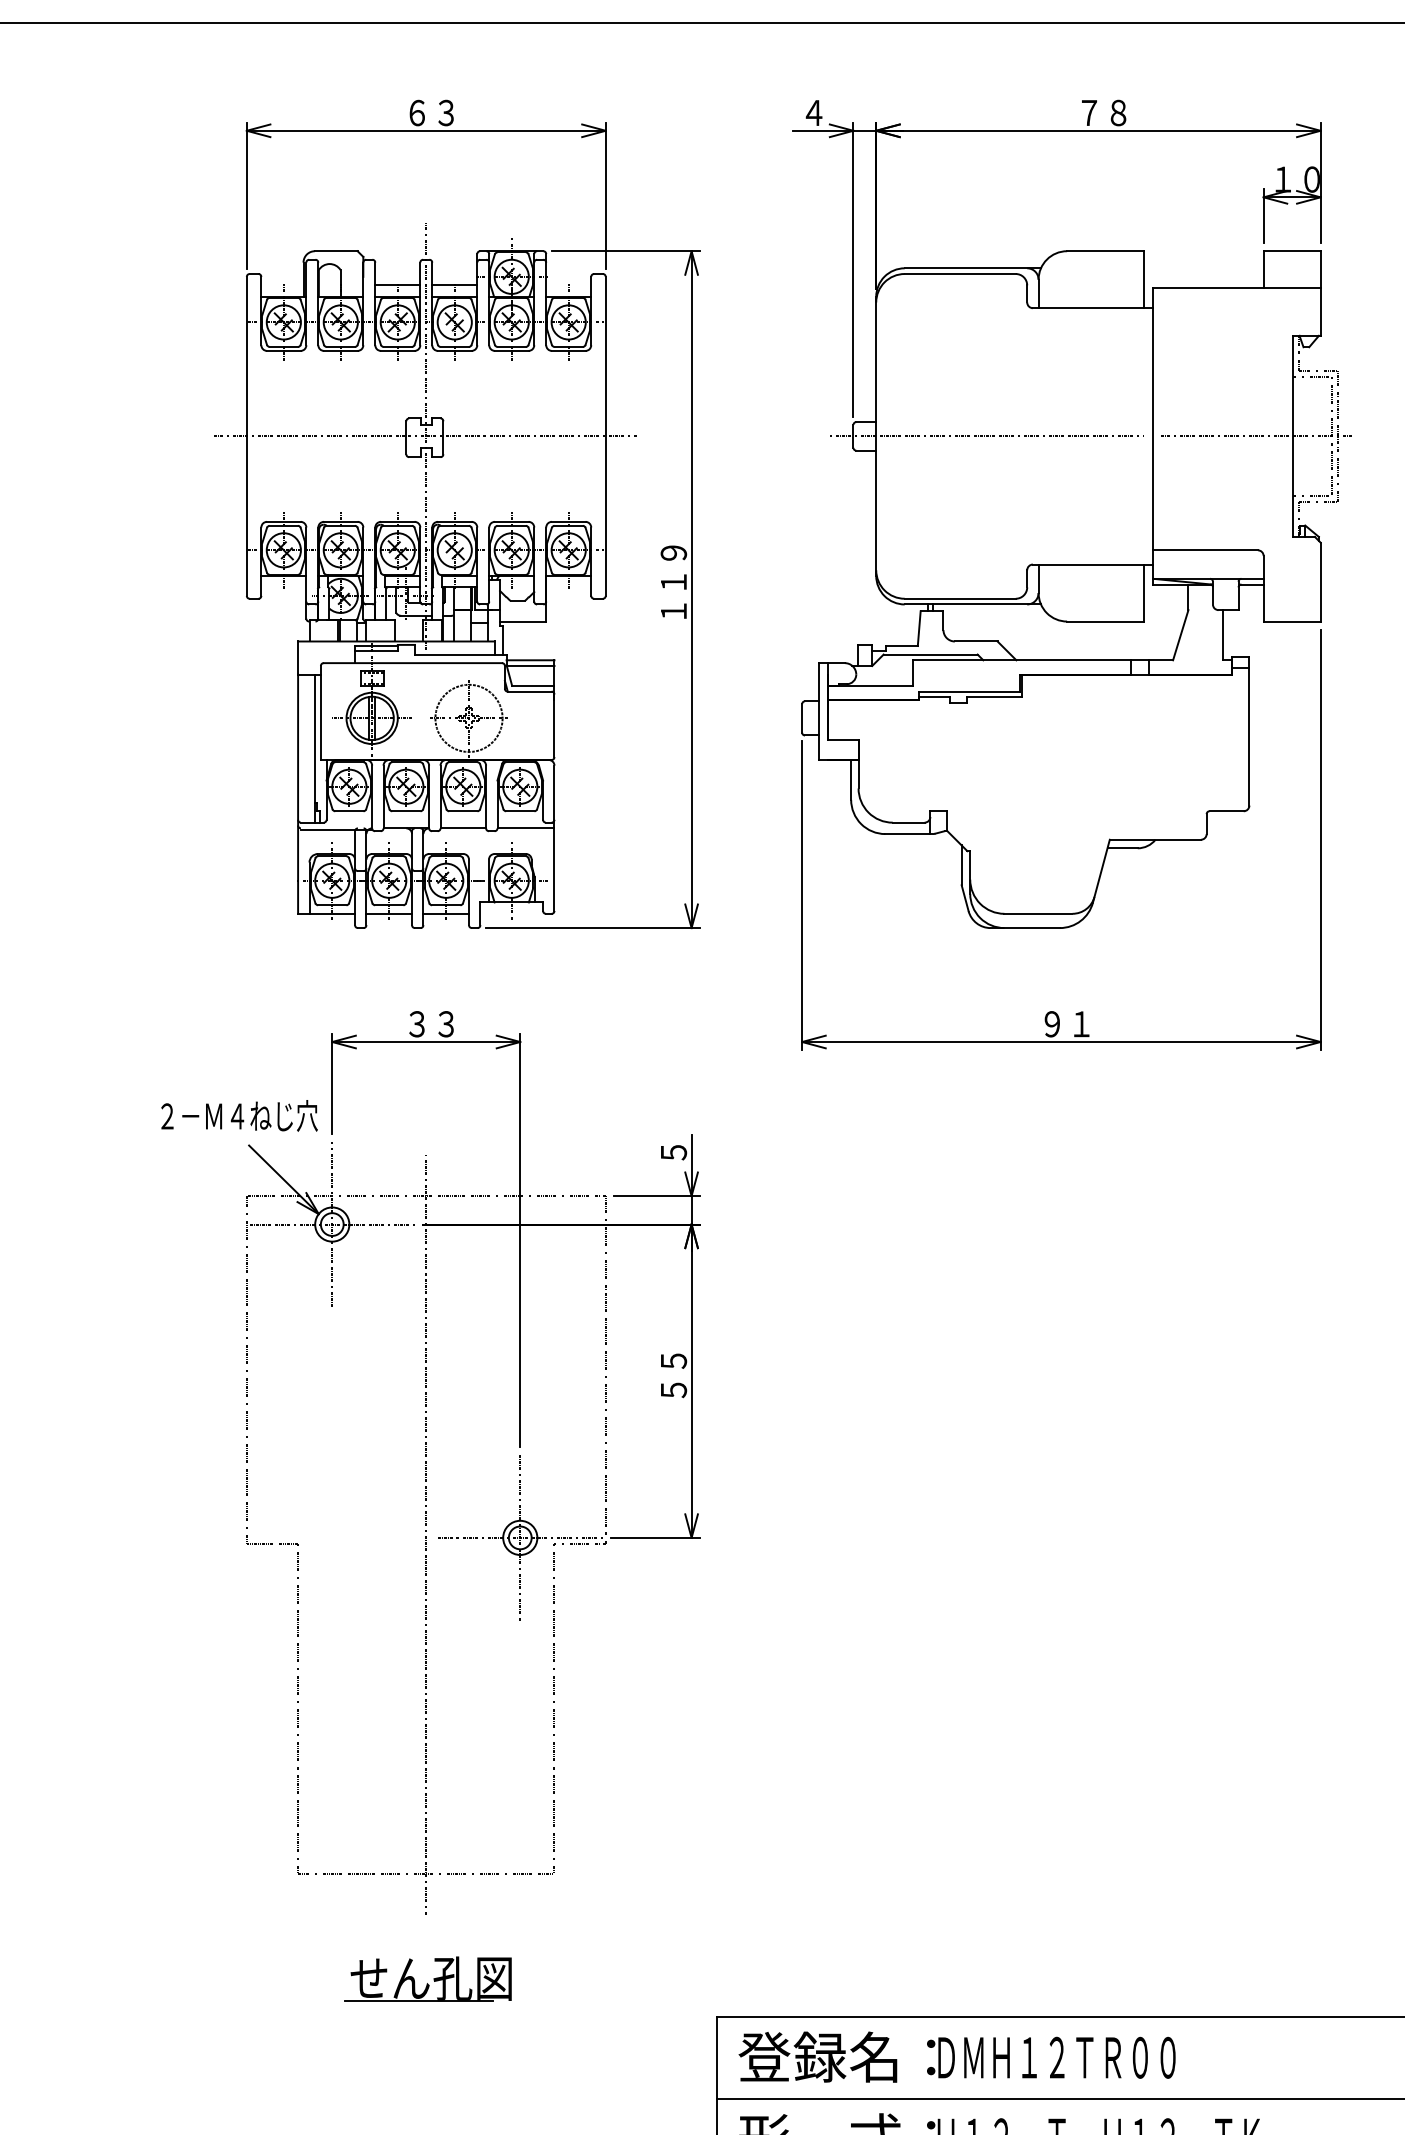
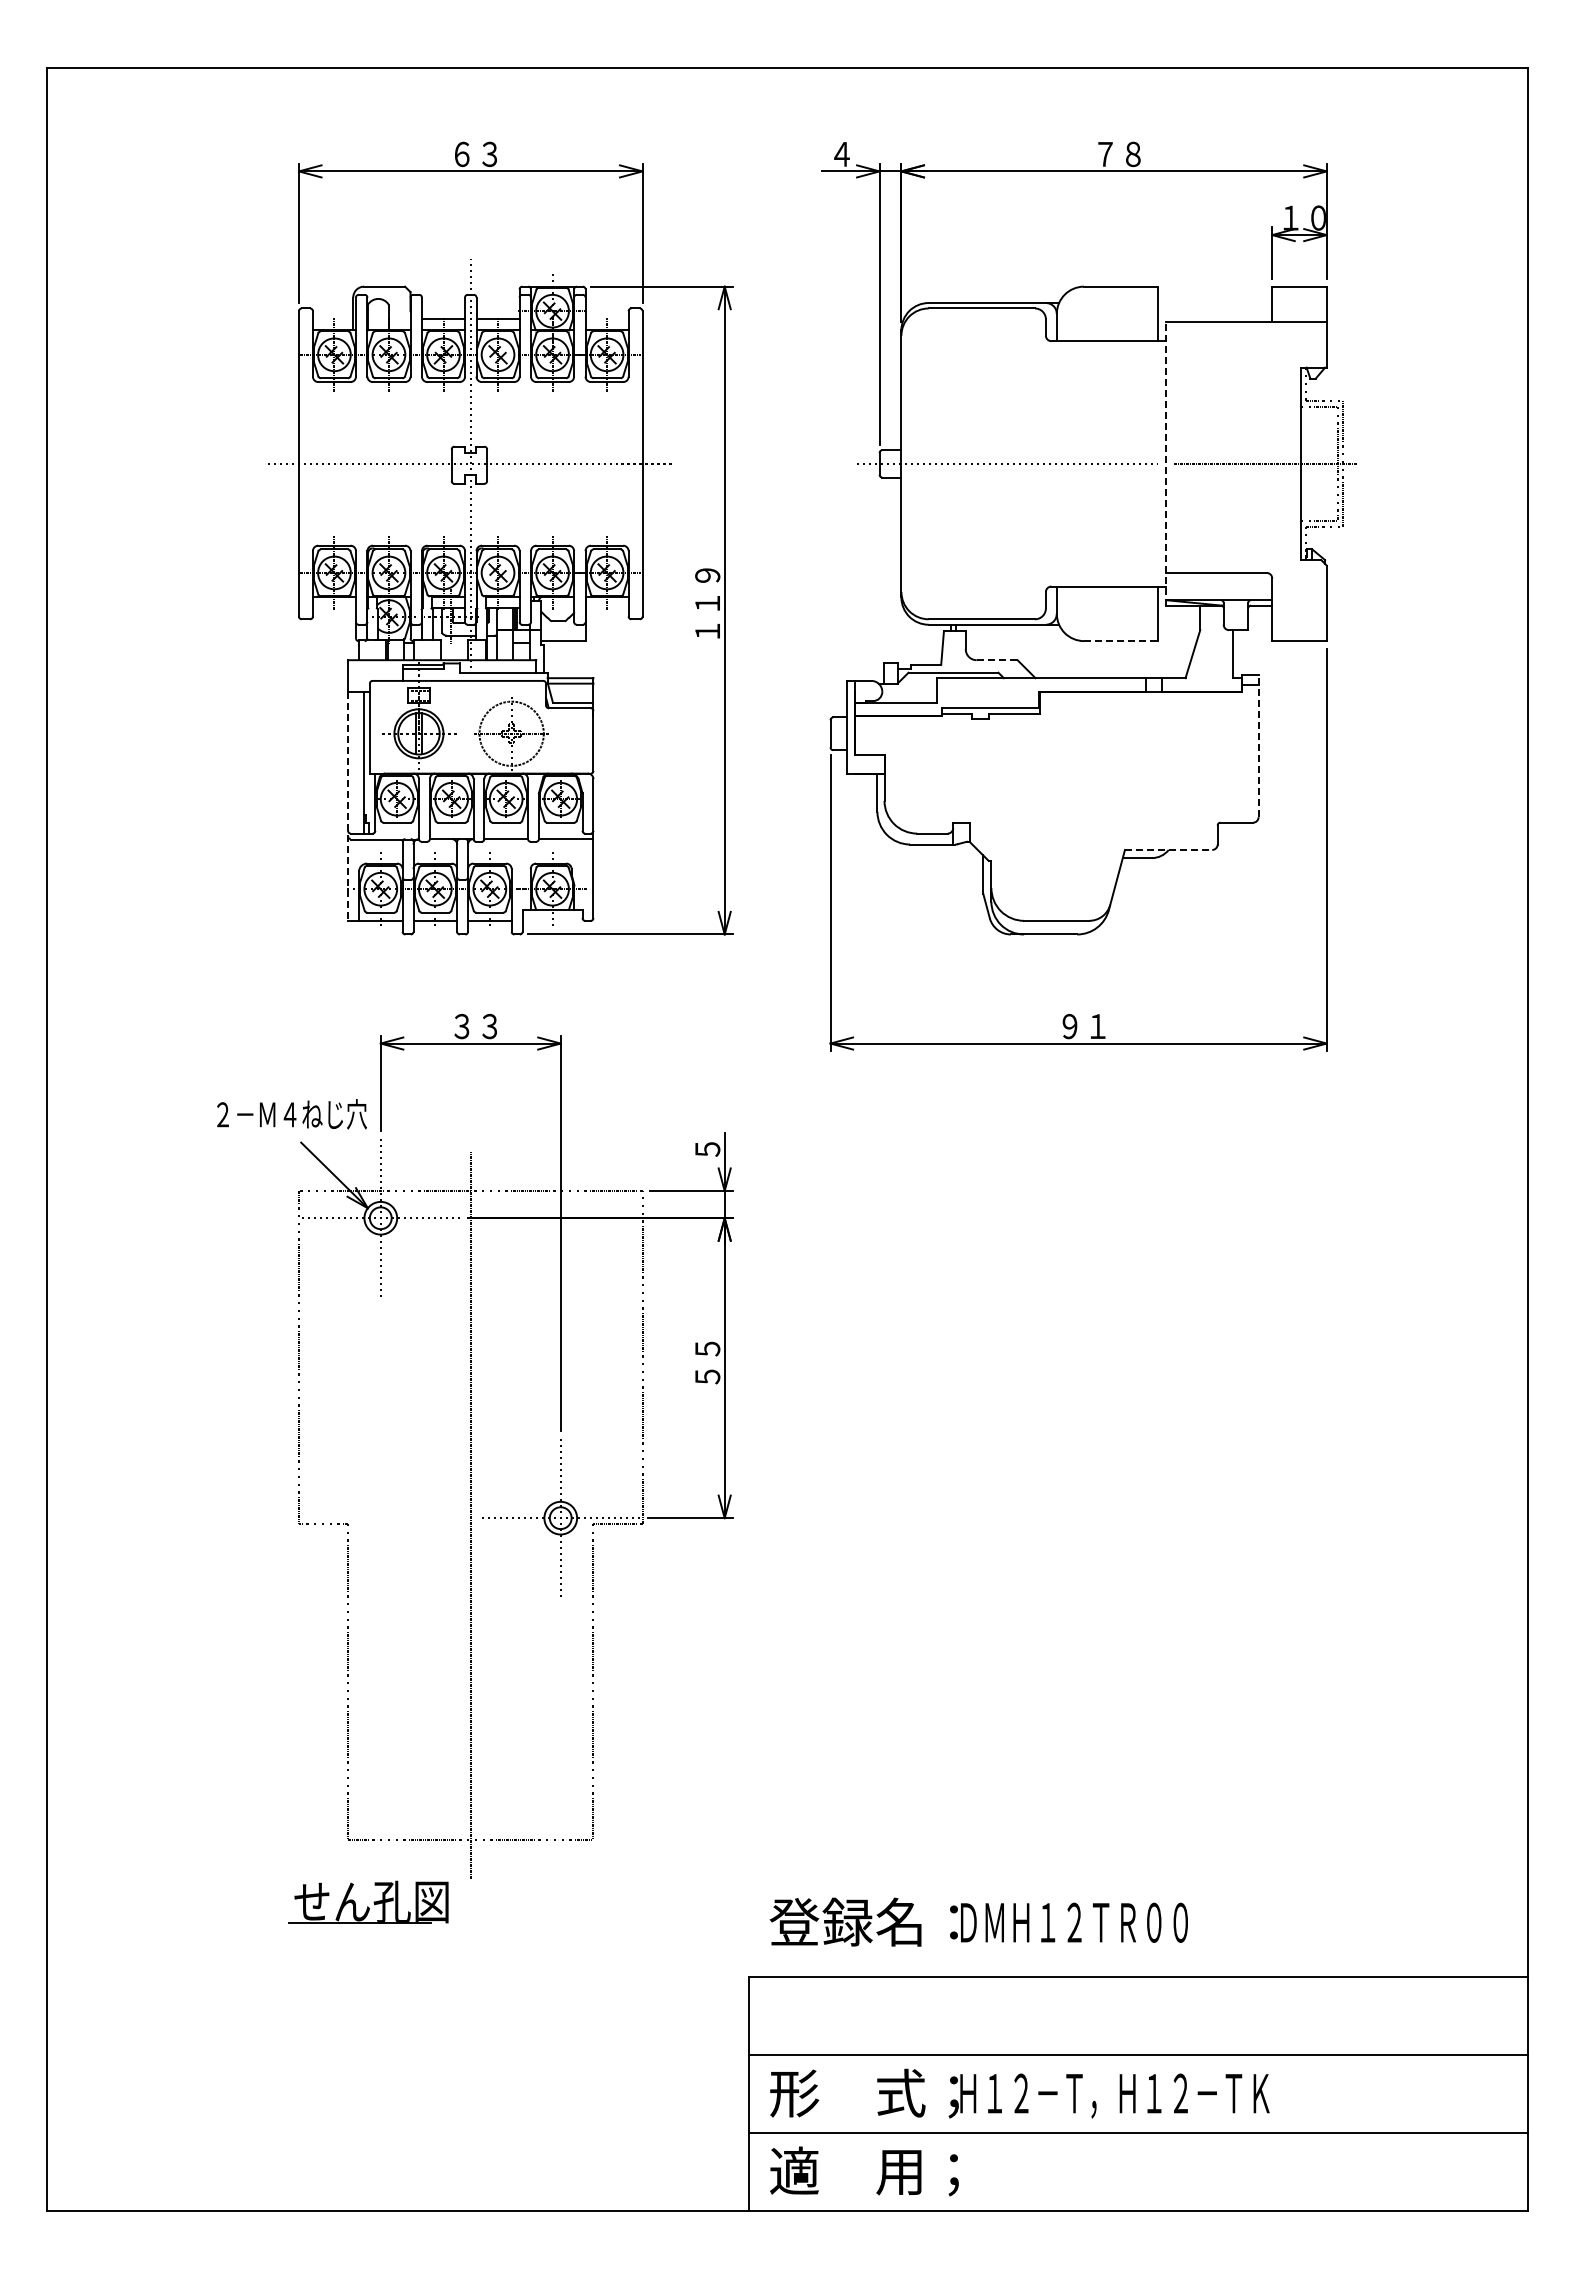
line: (1153, 435) -> (1166, 463), solid -> dashed
line: (1105, 621) -> (1120, 641), solid -> dashed
line: (976, 641) -> (997, 660), solid -> dashed
line: (1249, 731) -> (1258, 746), solid -> dashed
line: (298, 794) -> (348, 806), solid -> dashed
line: (1155, 839) -> (1168, 849), solid -> dashed
part: (428, 1978) -> (368, 1901), moved
text: (956, 2056) -> (978, 1921), moved

